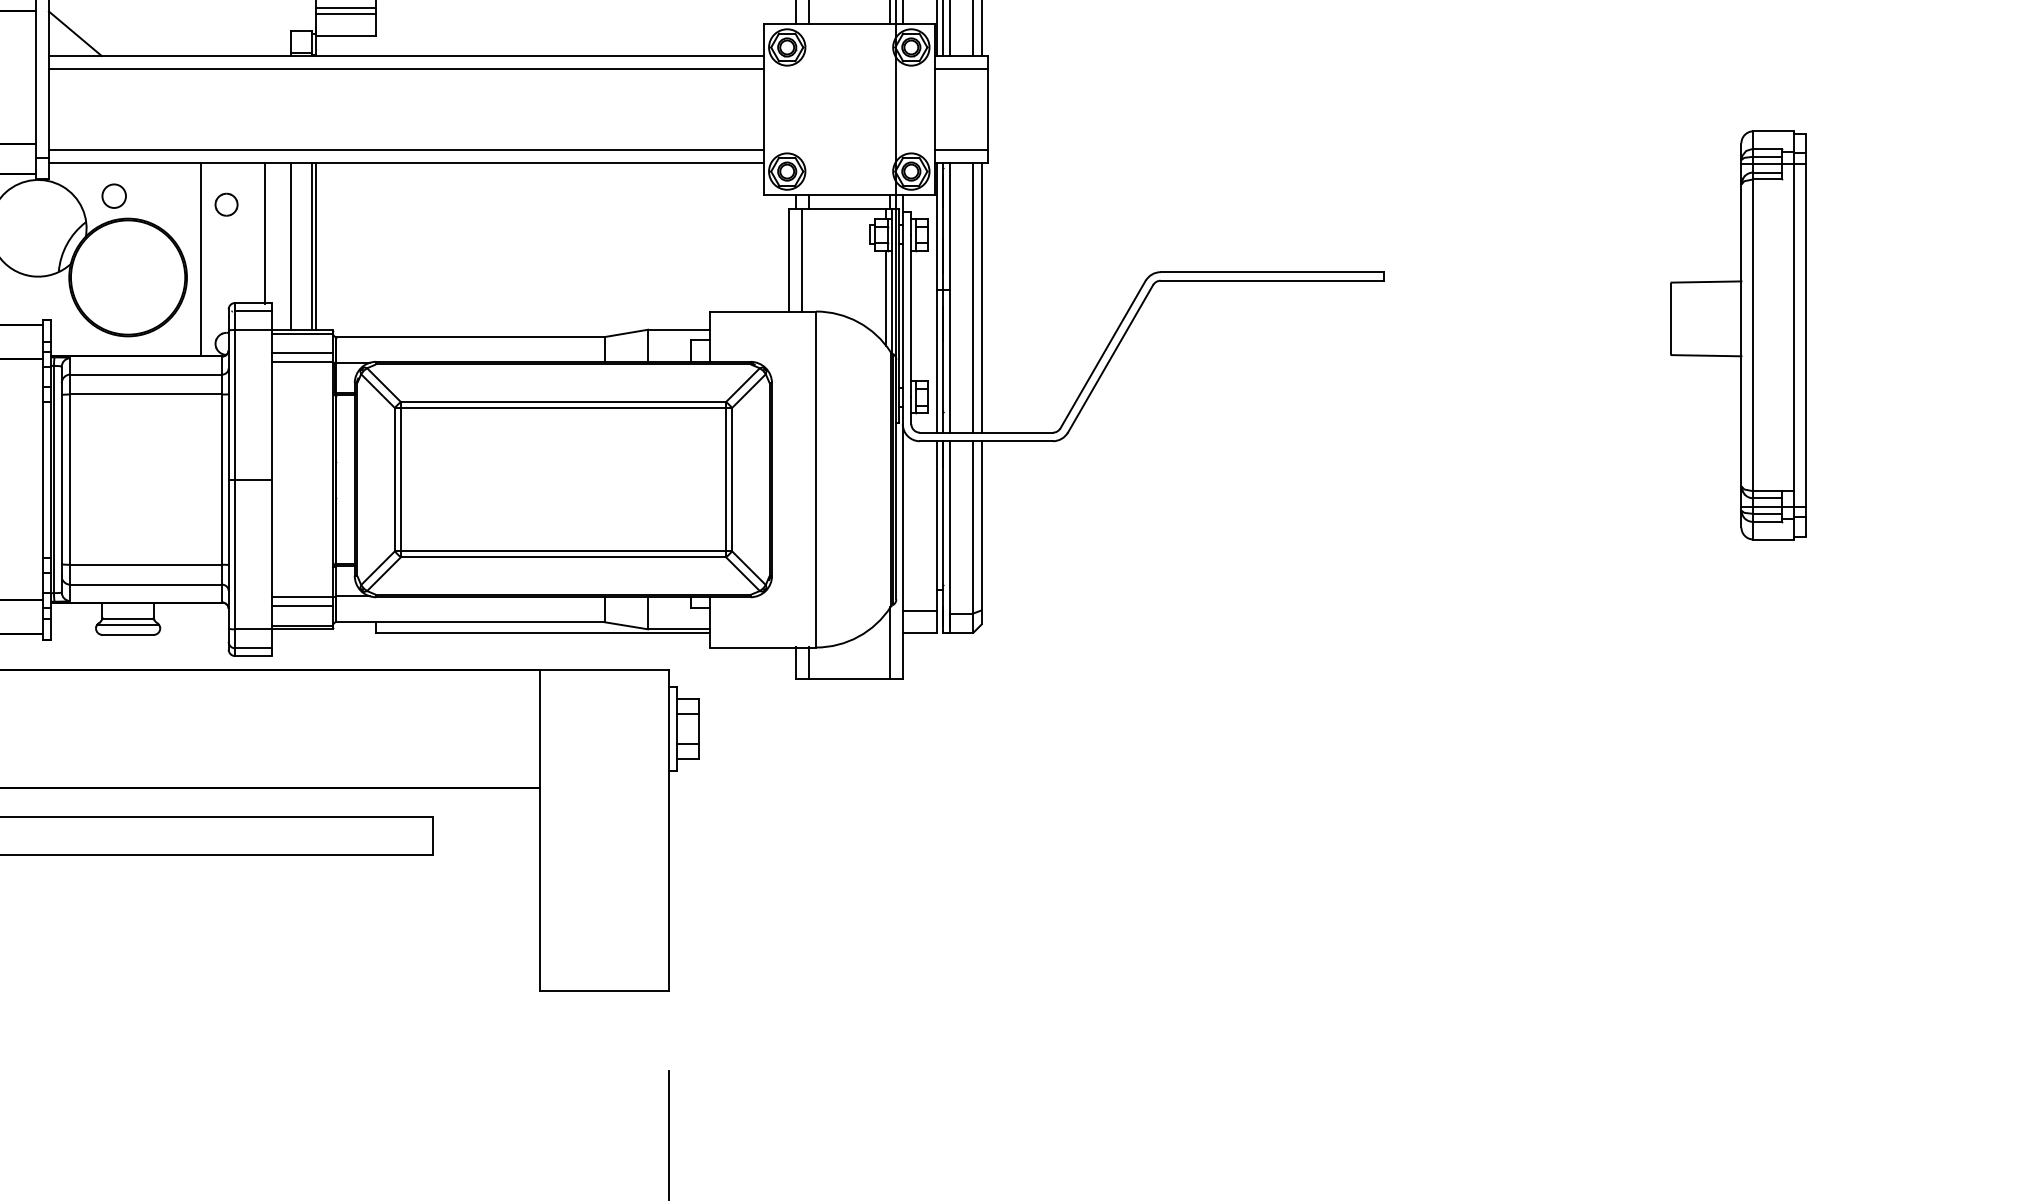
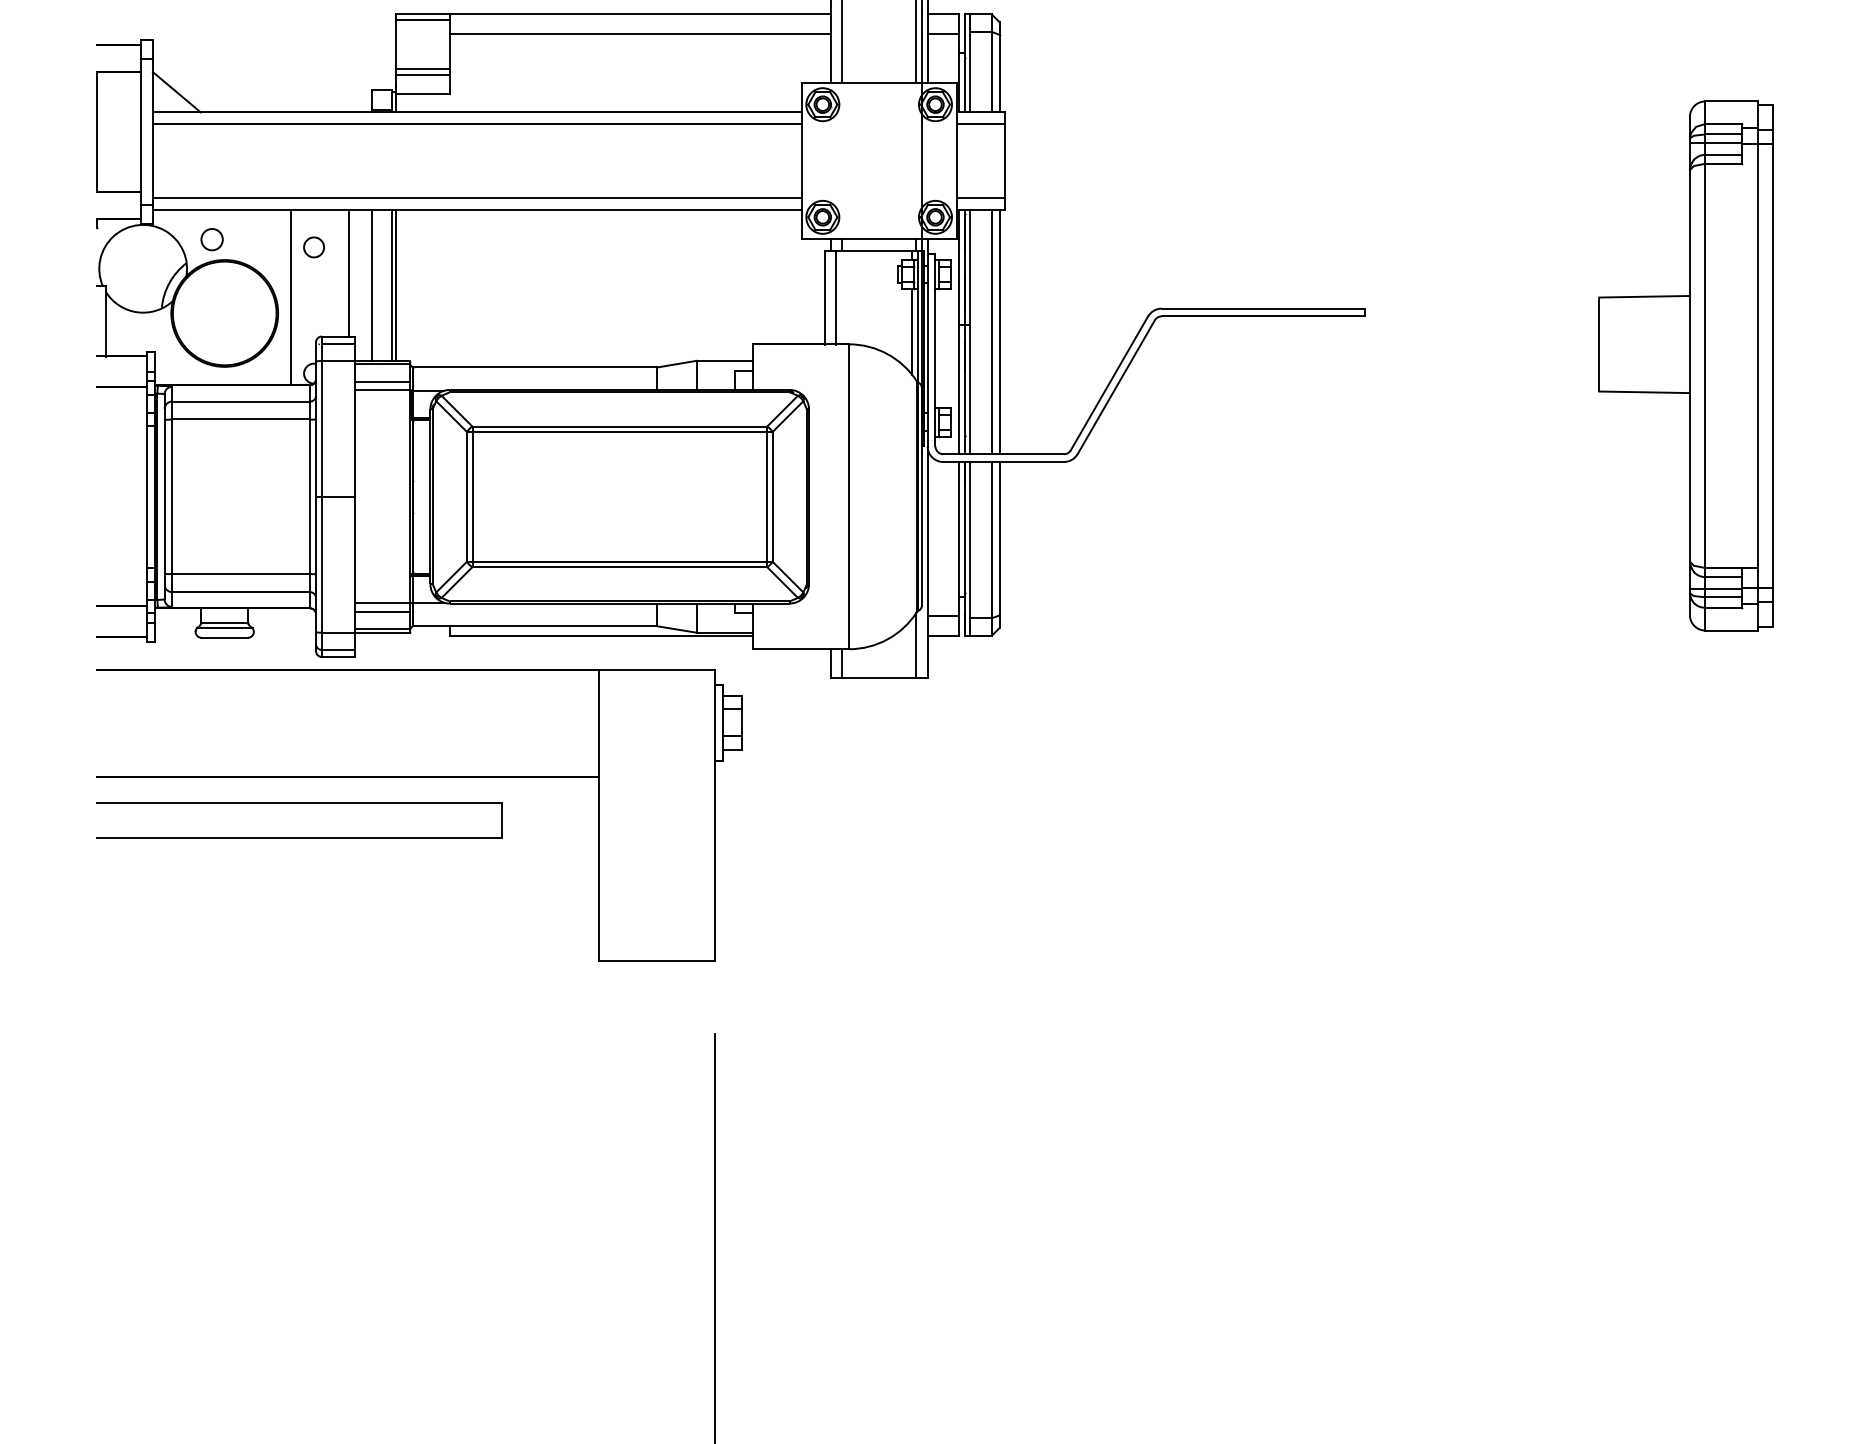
part: (1737, 334) -> (1685, 365), size x1.43

